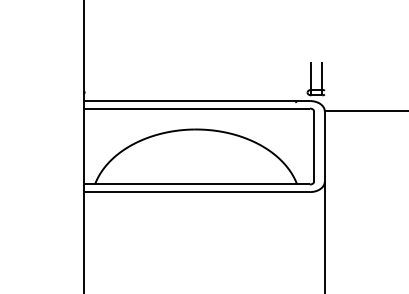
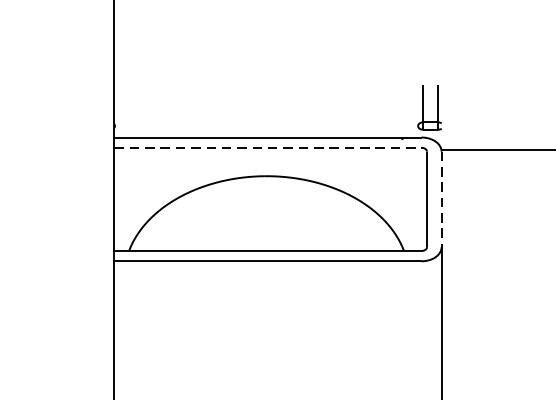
line: (197, 108) -> (268, 147), solid -> dashed
line: (324, 147) -> (441, 200), solid -> dashed

